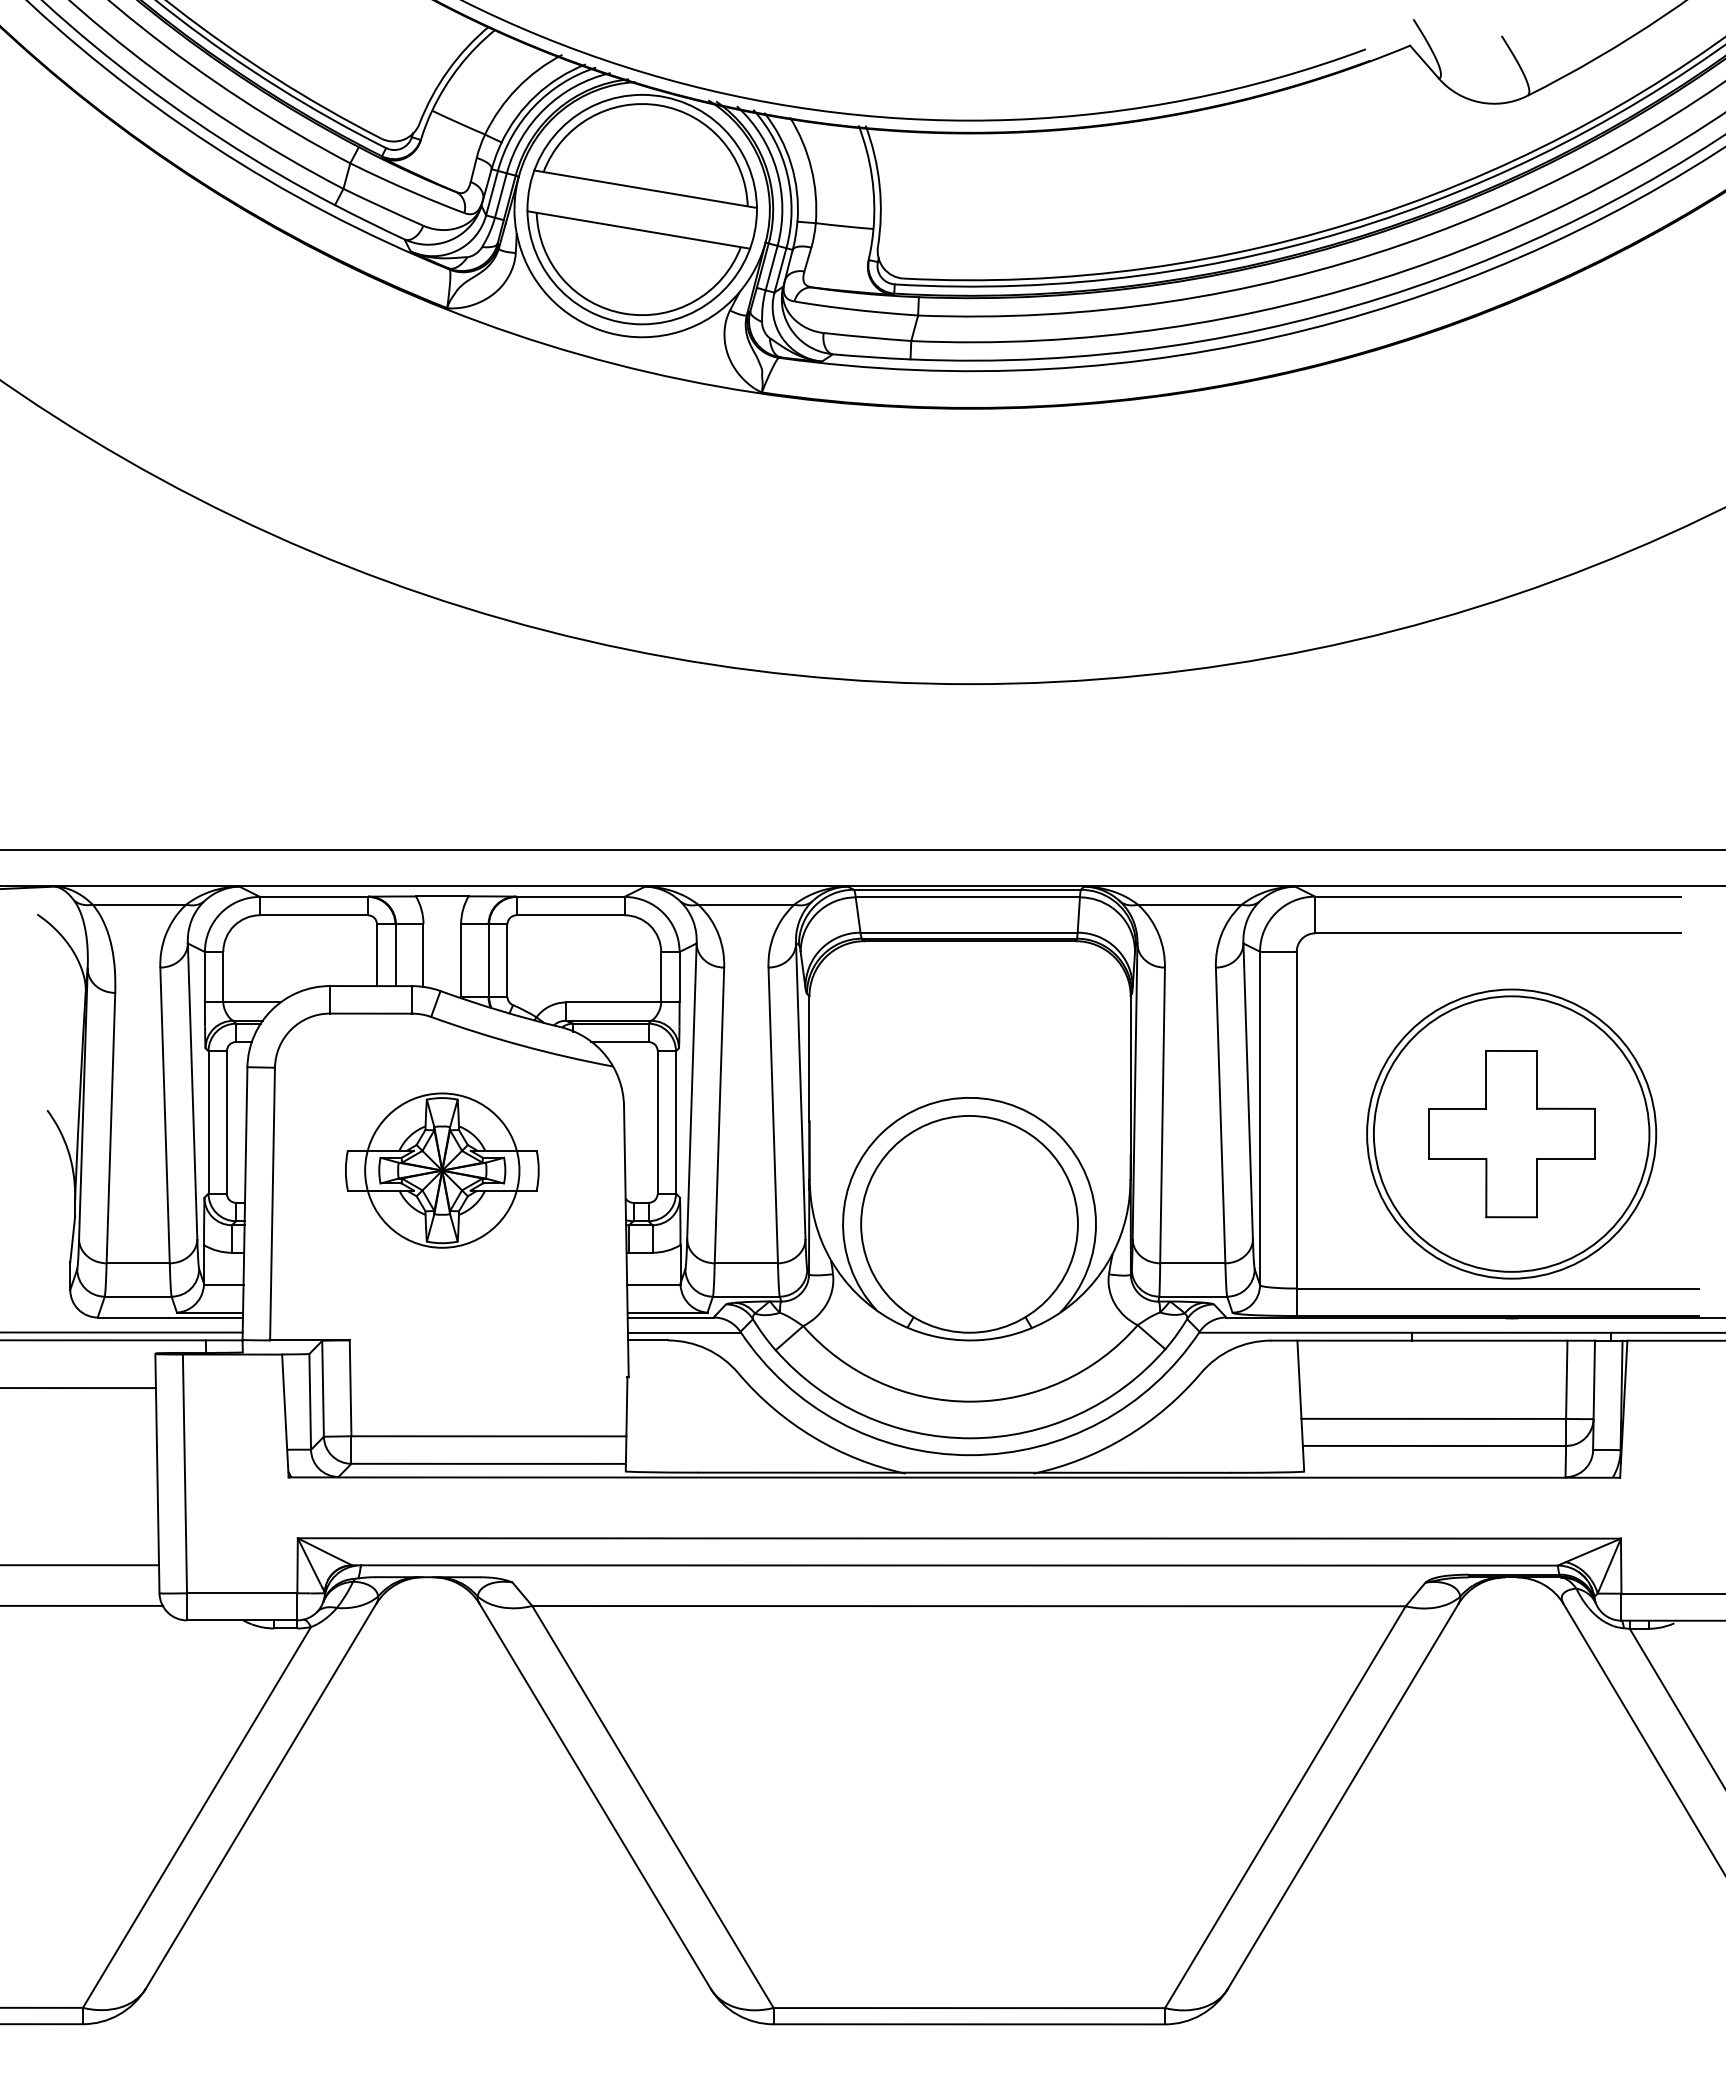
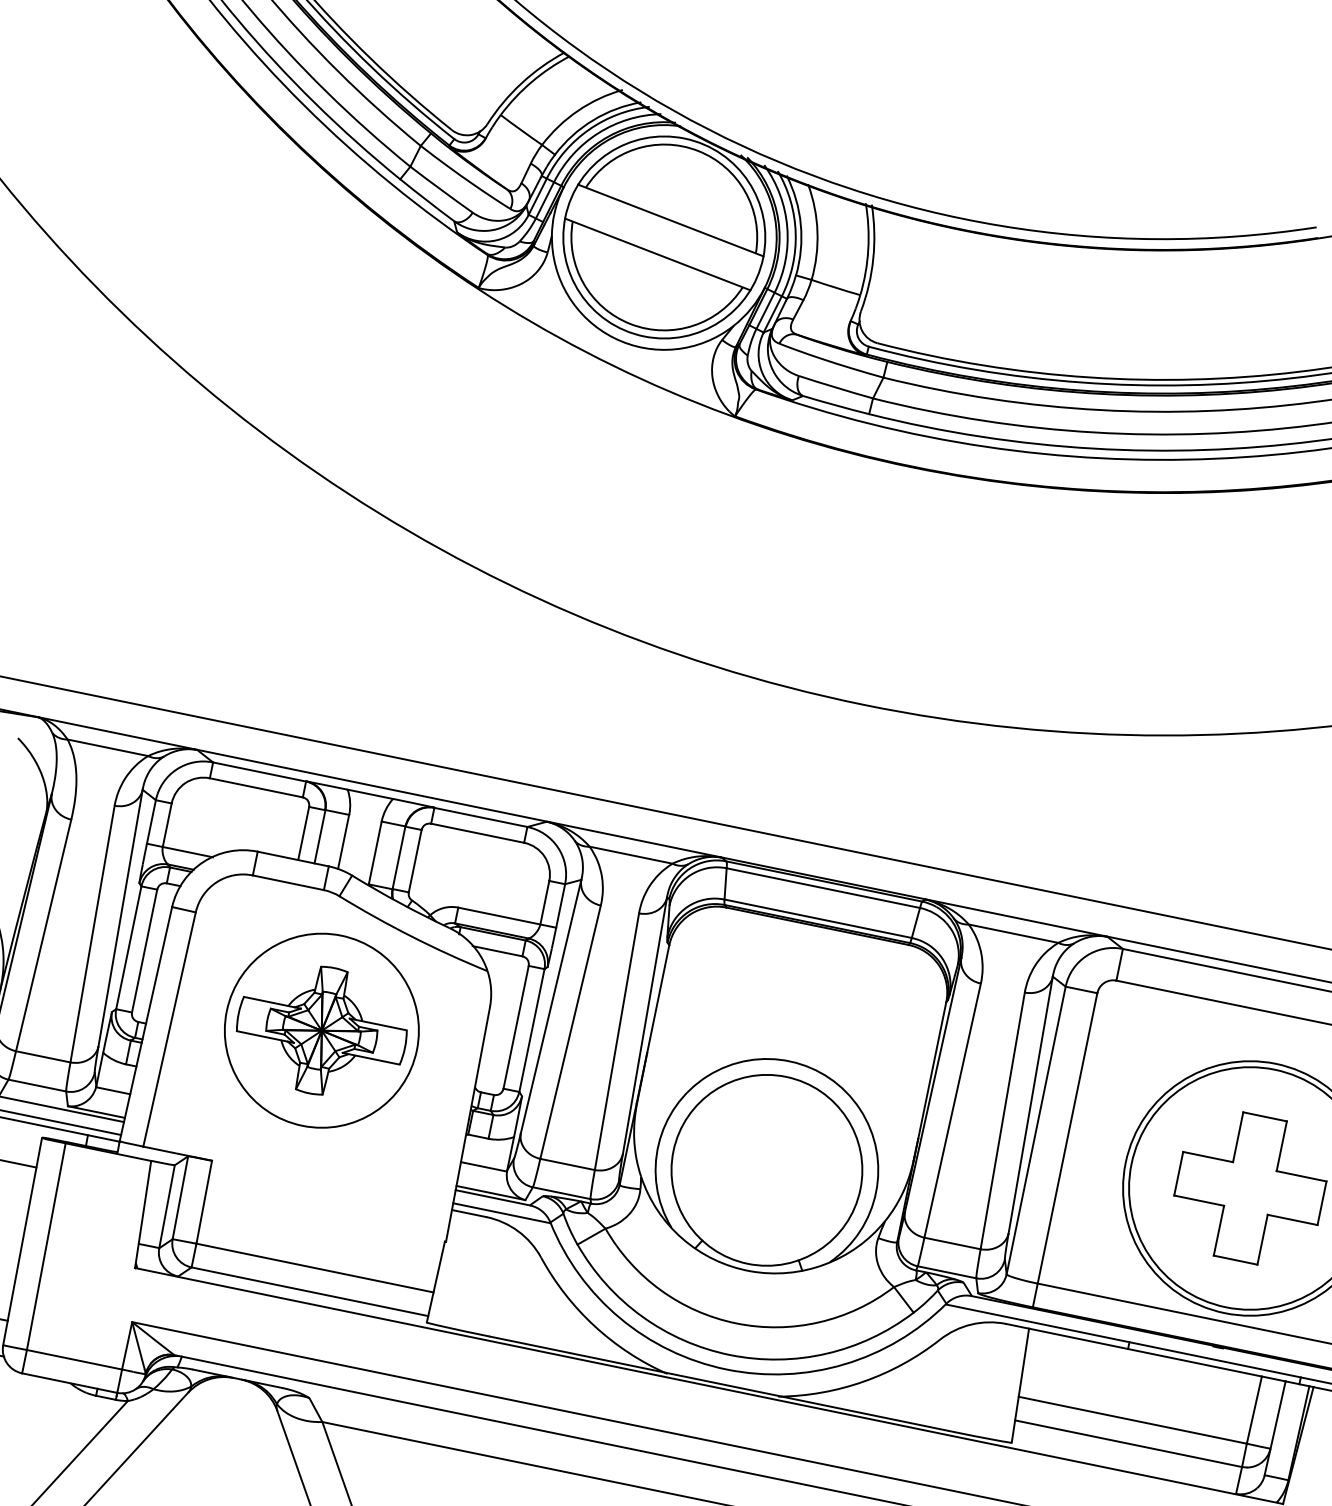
circle: (442, 1170) -> (322, 1030), size x1.43

